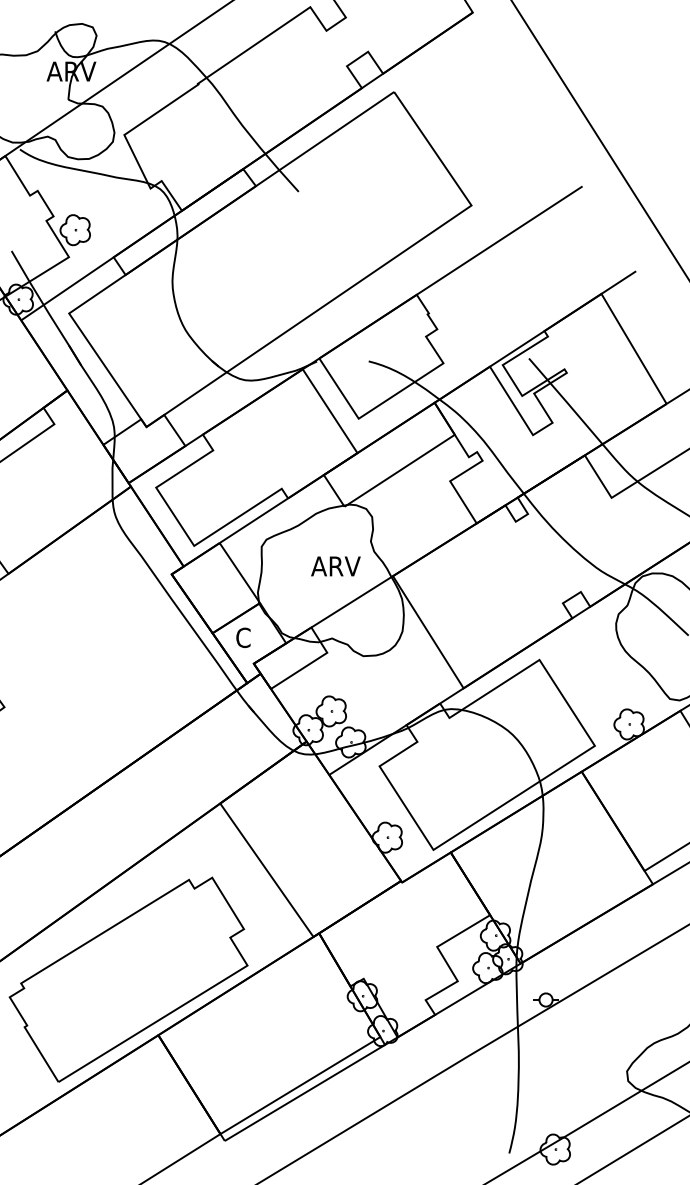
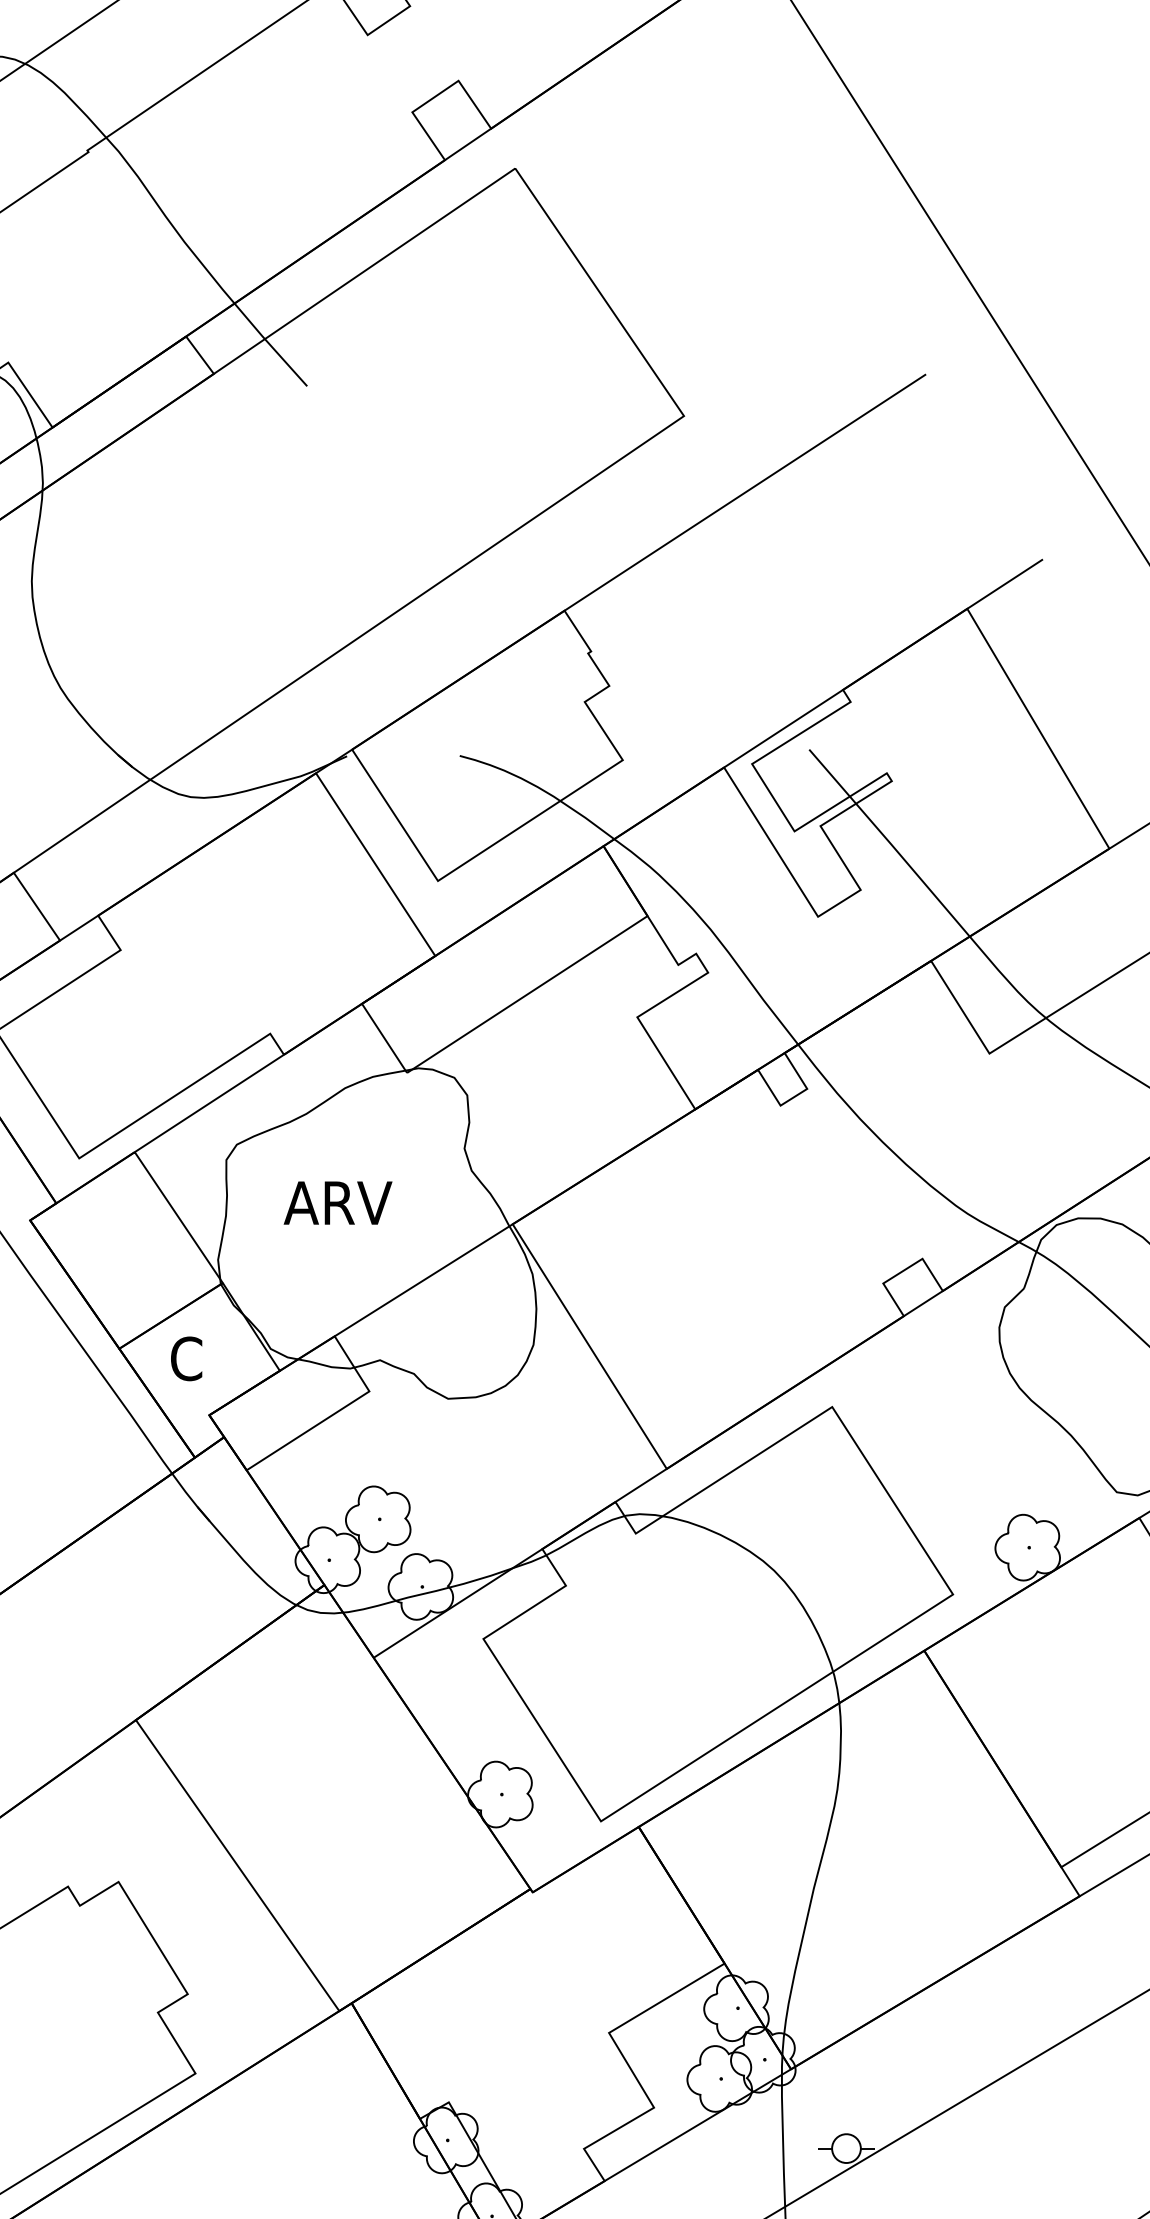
text: (335, 566) -> (337, 1203), moved

